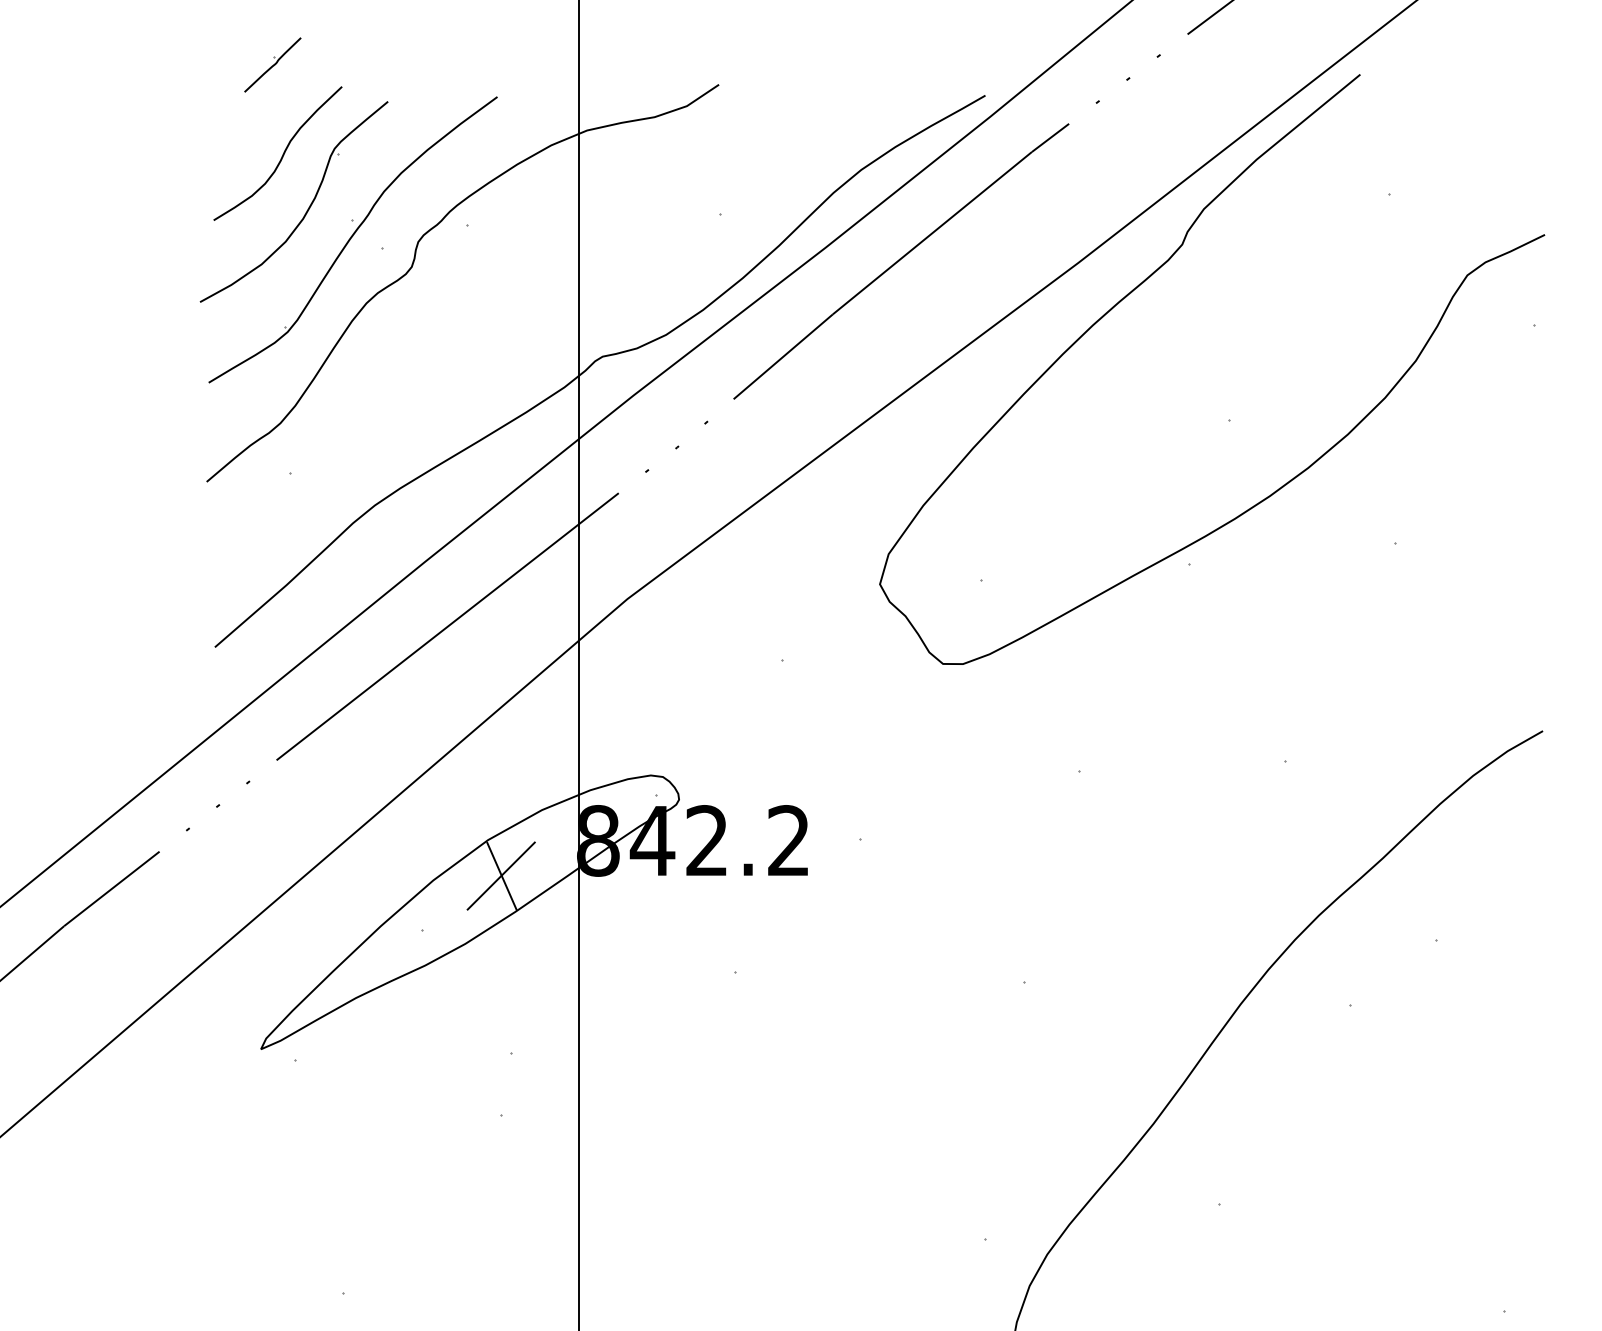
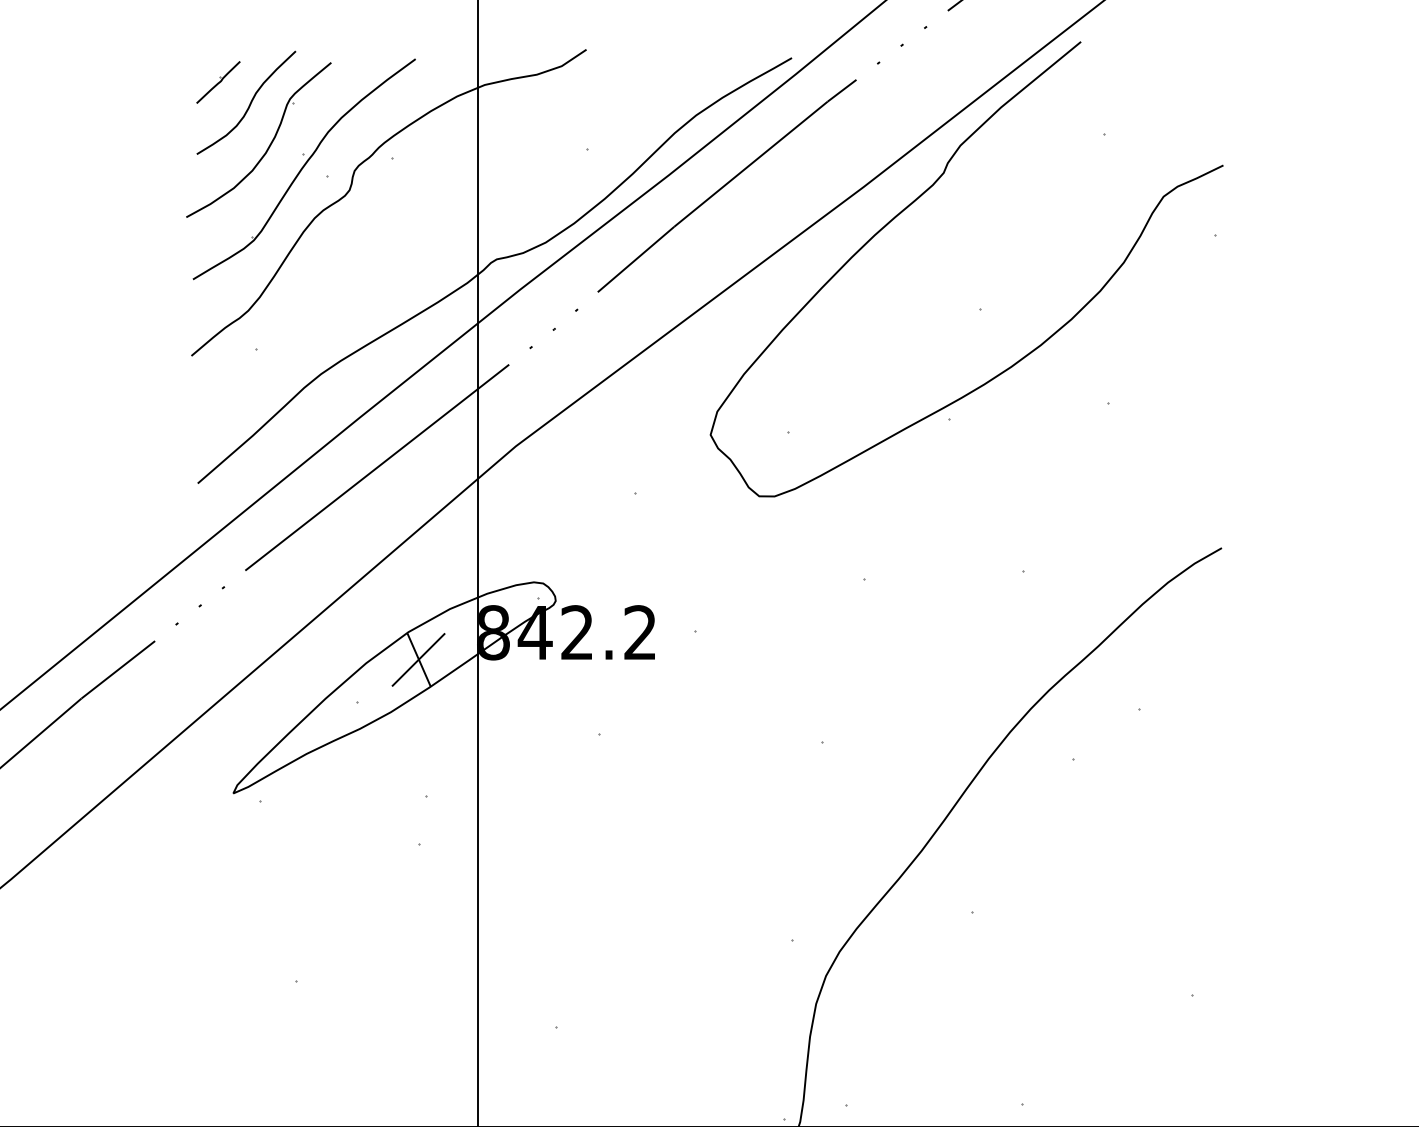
part: (272, 65) -> (218, 82), moved

